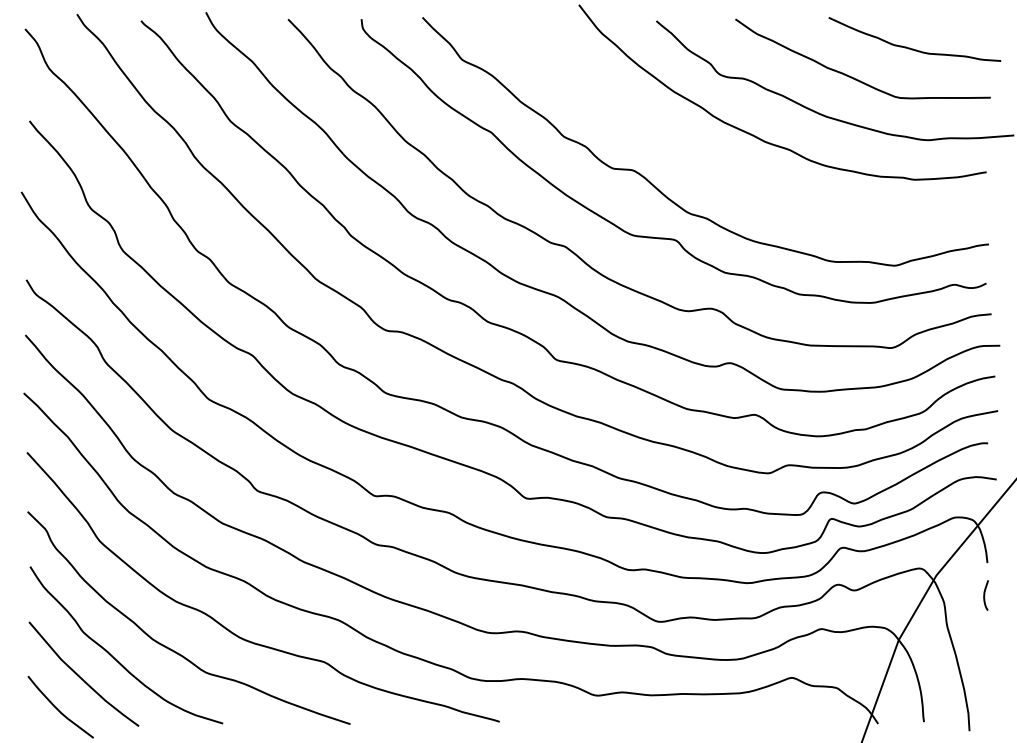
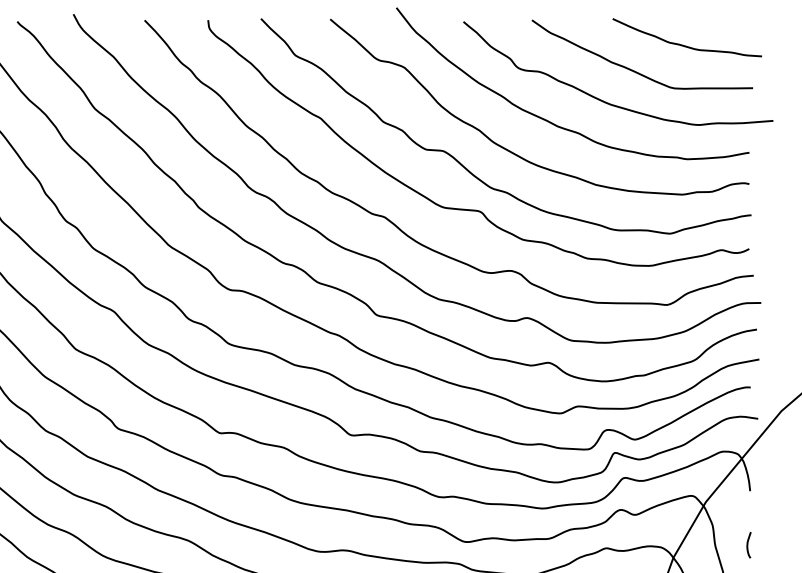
curve: (717, 173) -> (516, 153), added
curve: (985, 595) -> (748, 545), moved

